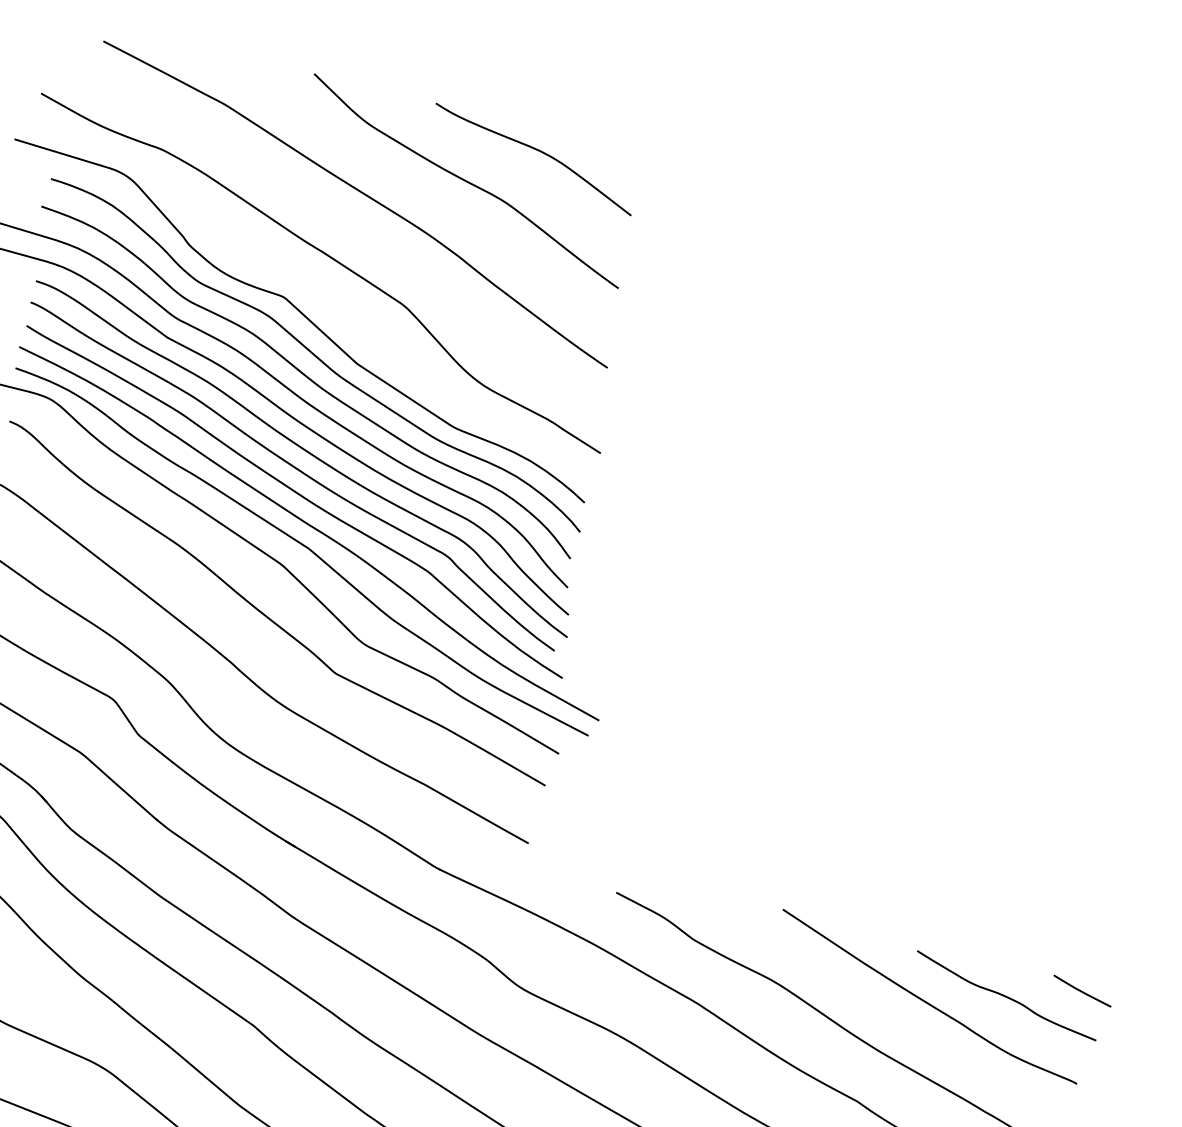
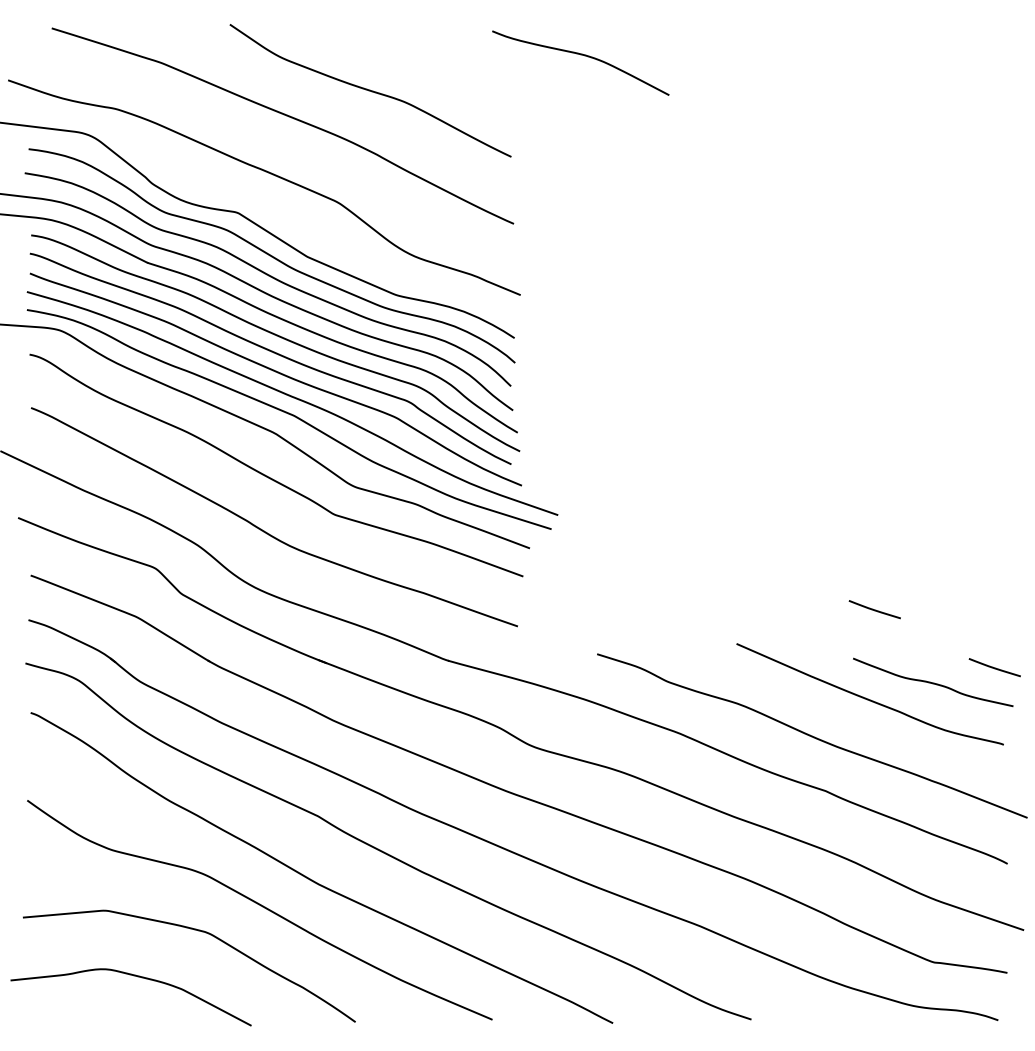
curve: (534, 150) -> (580, 55), moved
line: (952, 897) -> (874, 609), added

